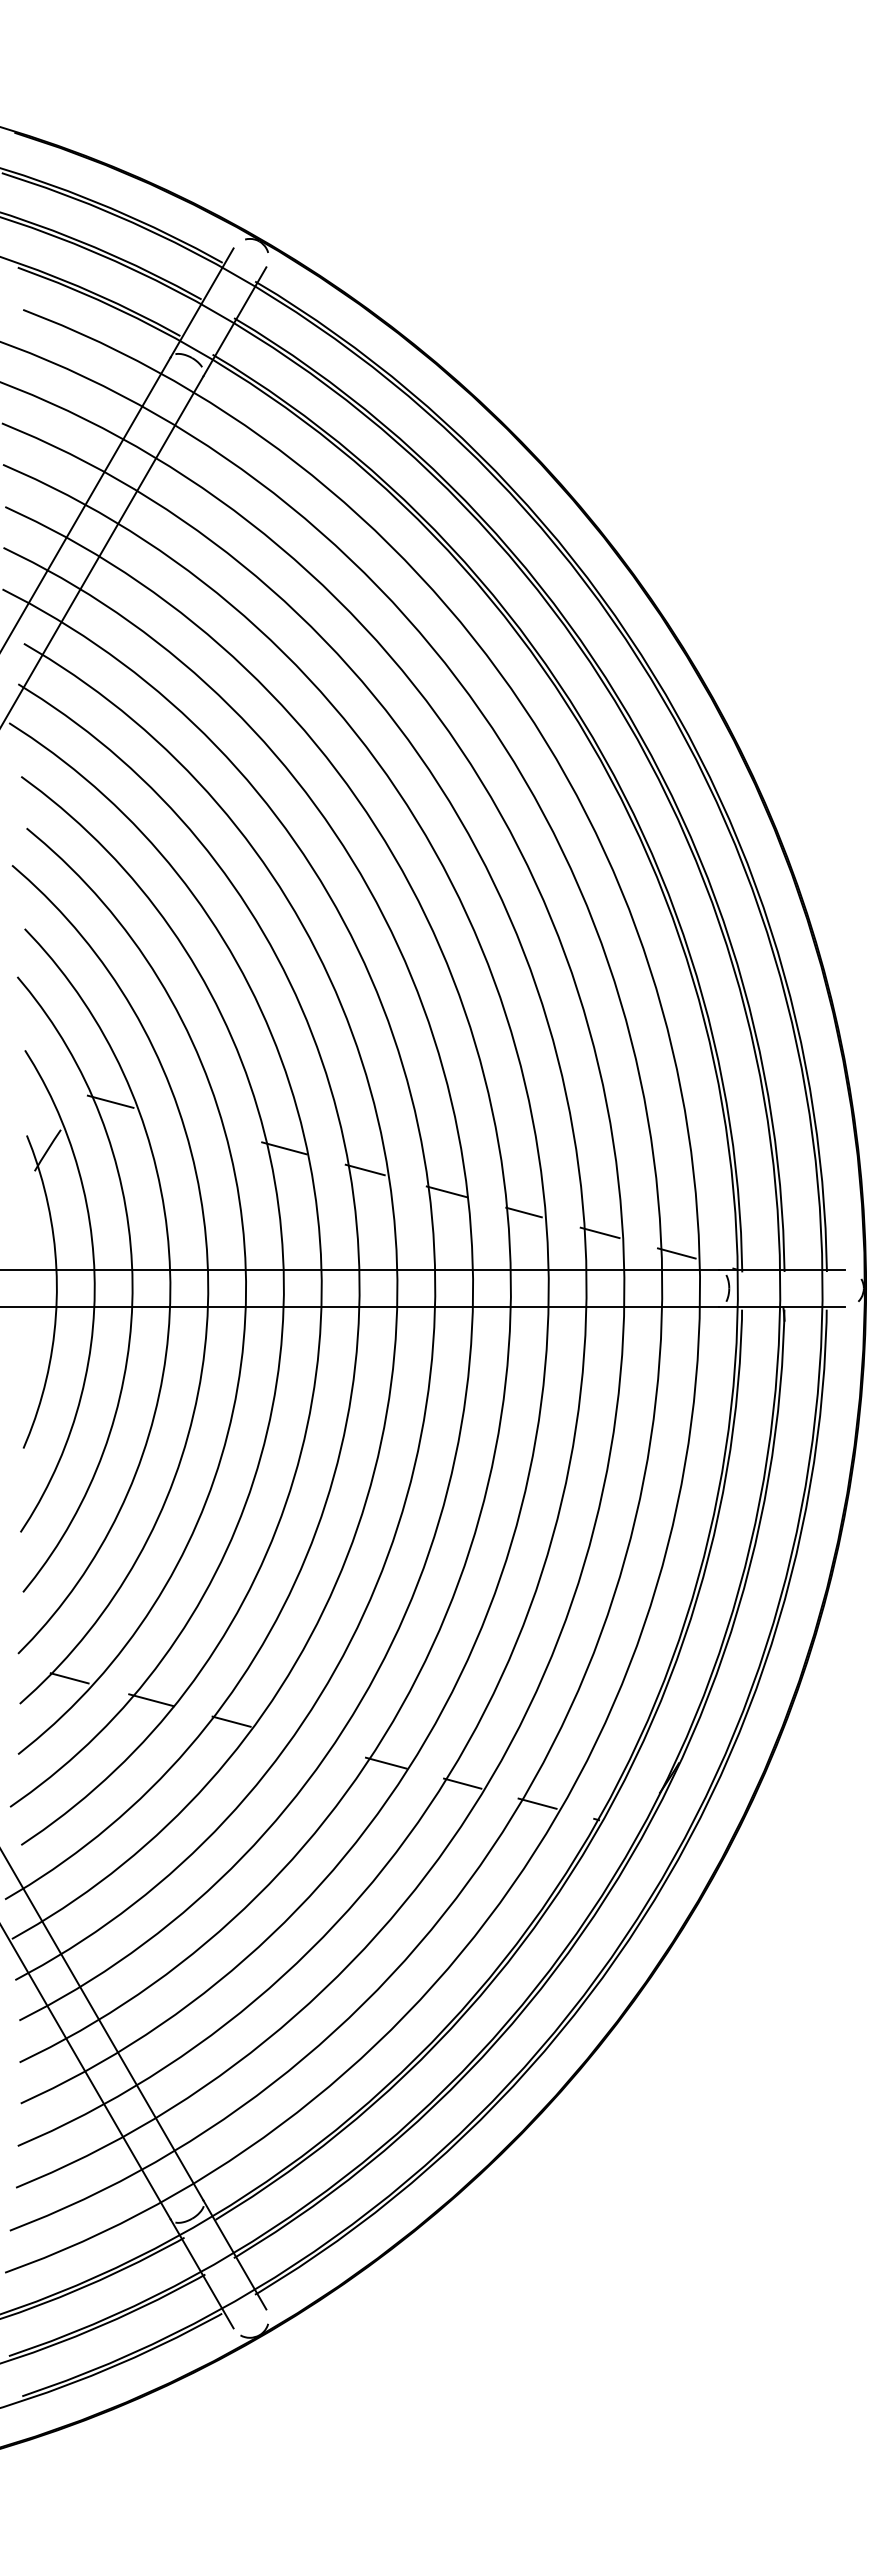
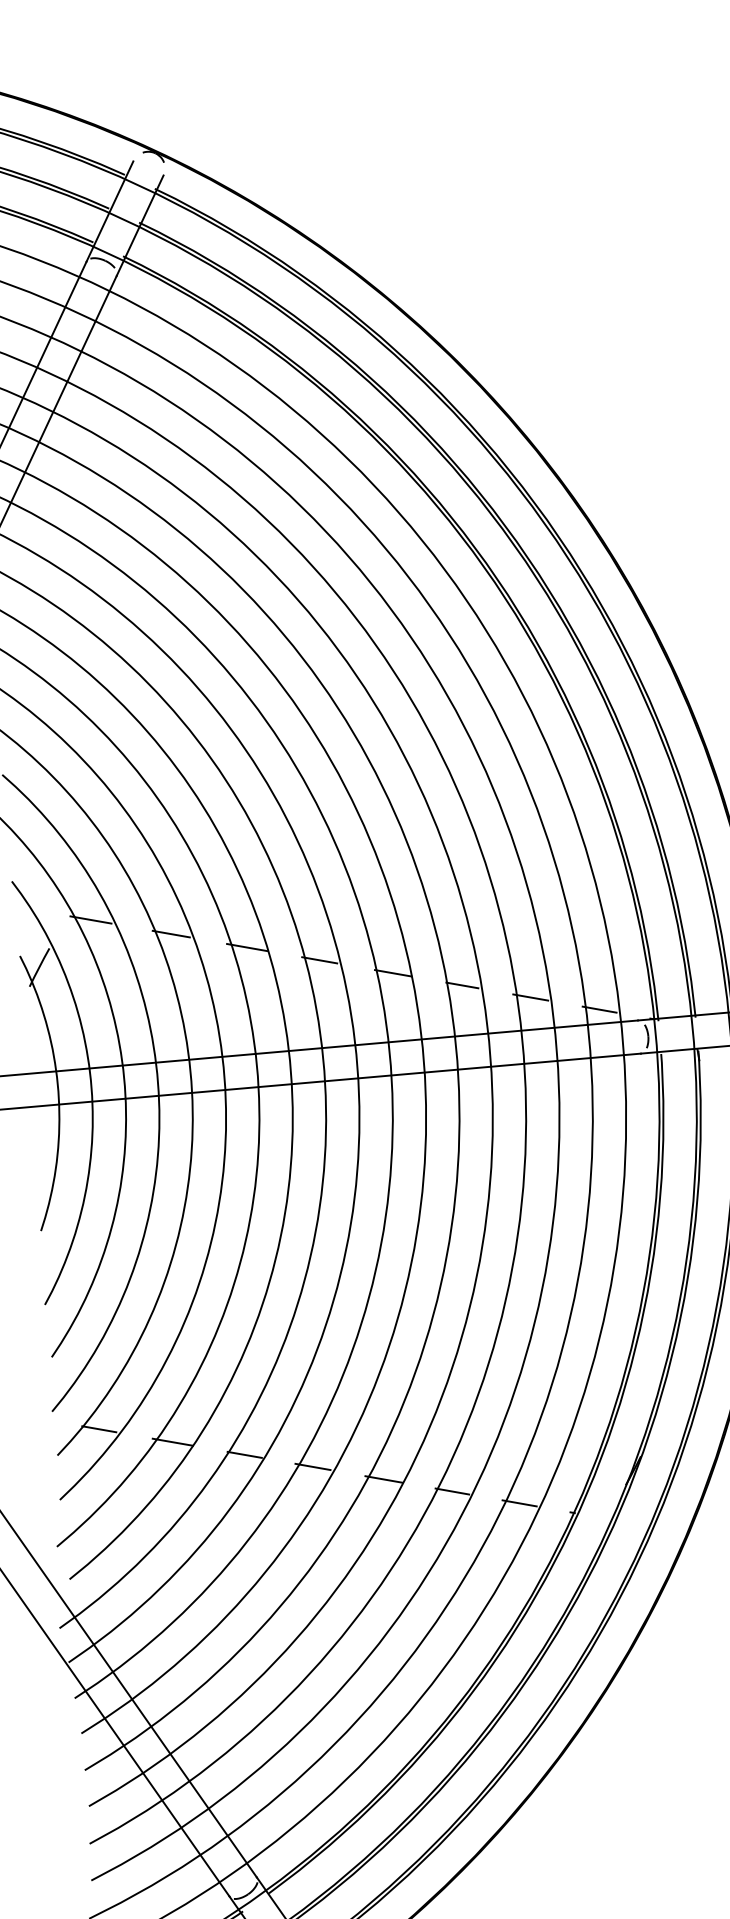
line: (199, 1125) -> (170, 933), added
line: (307, 1741) -> (312, 1466), added

